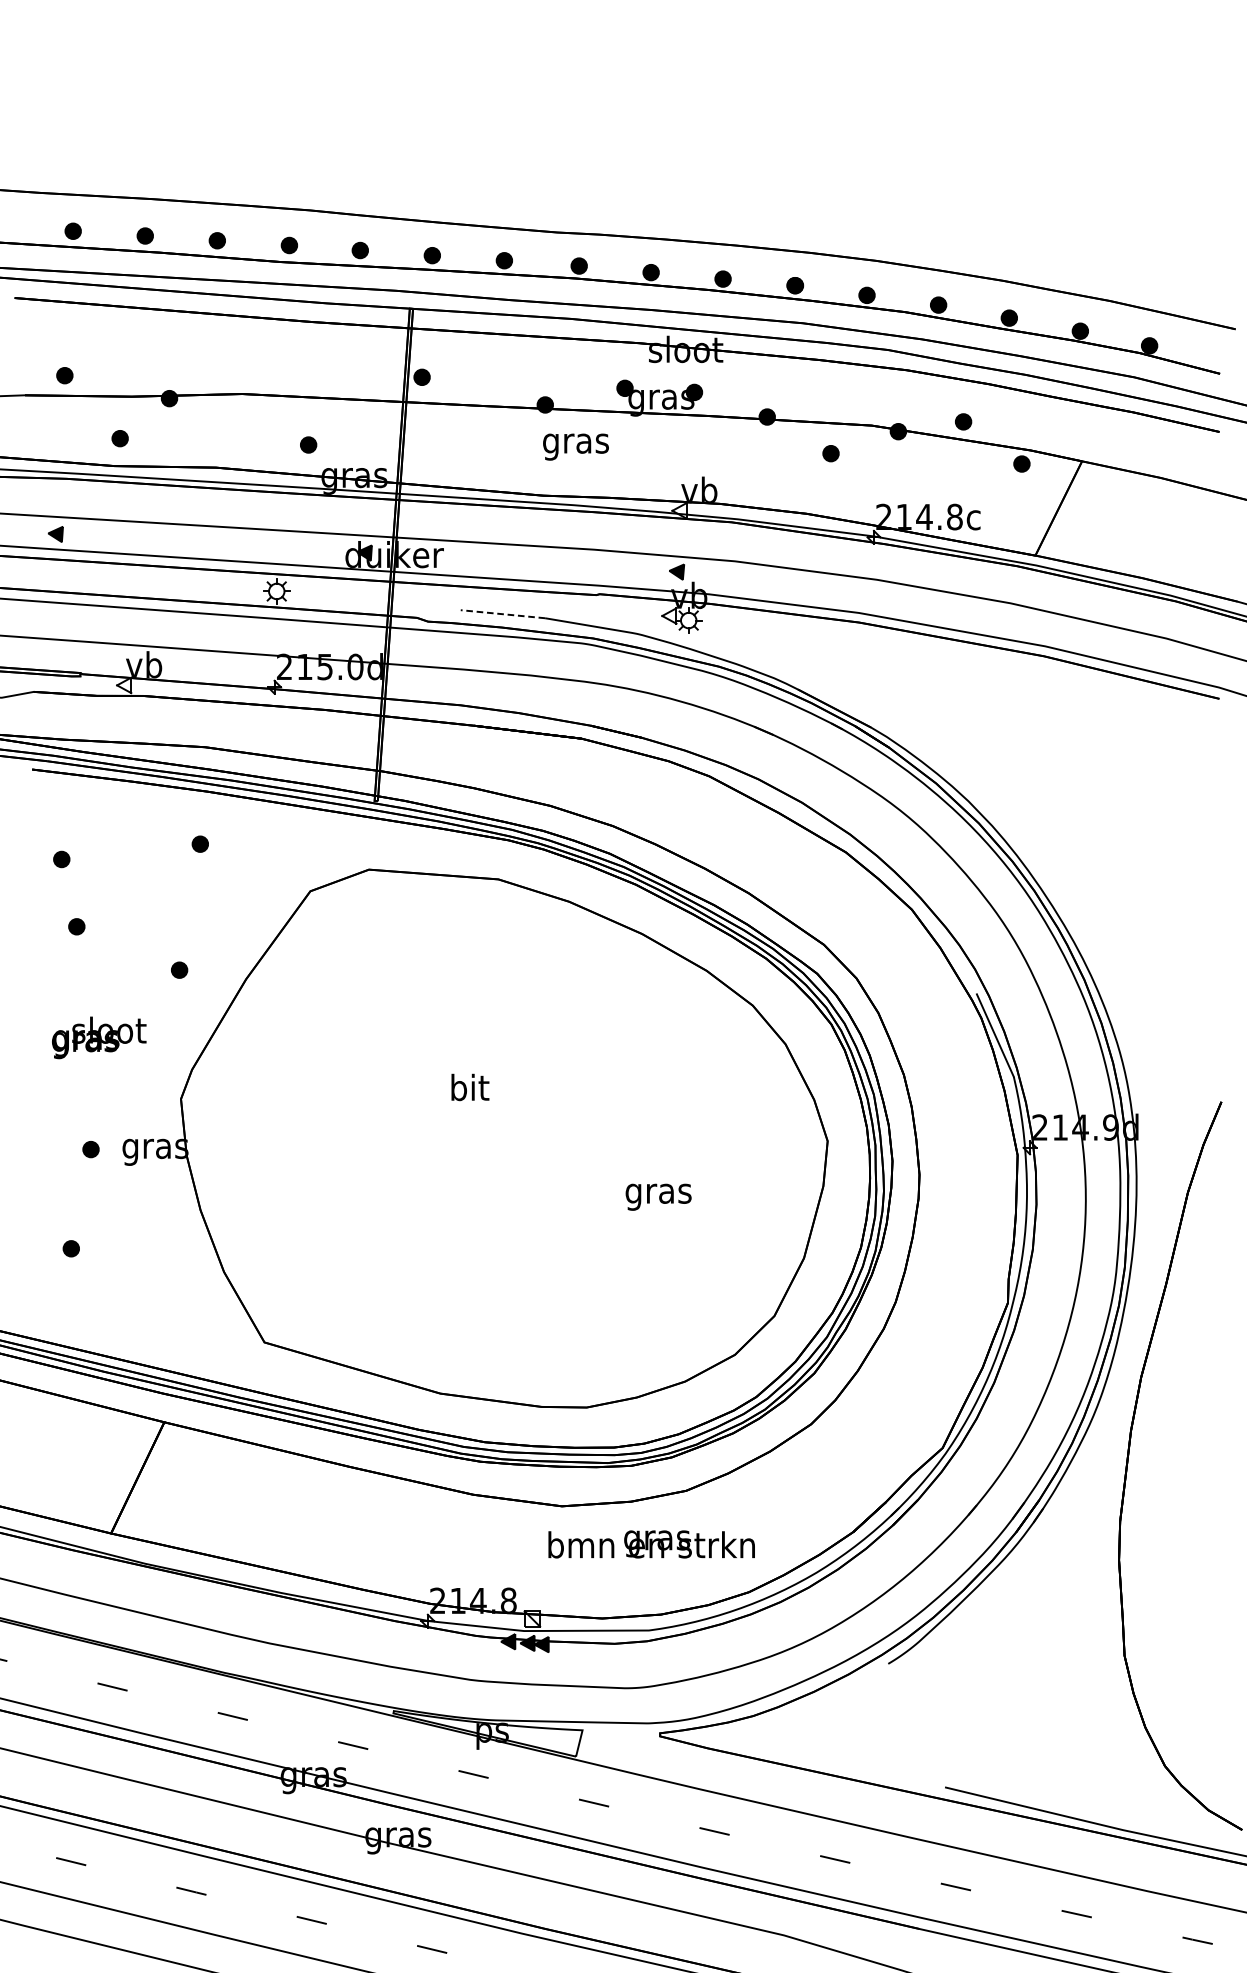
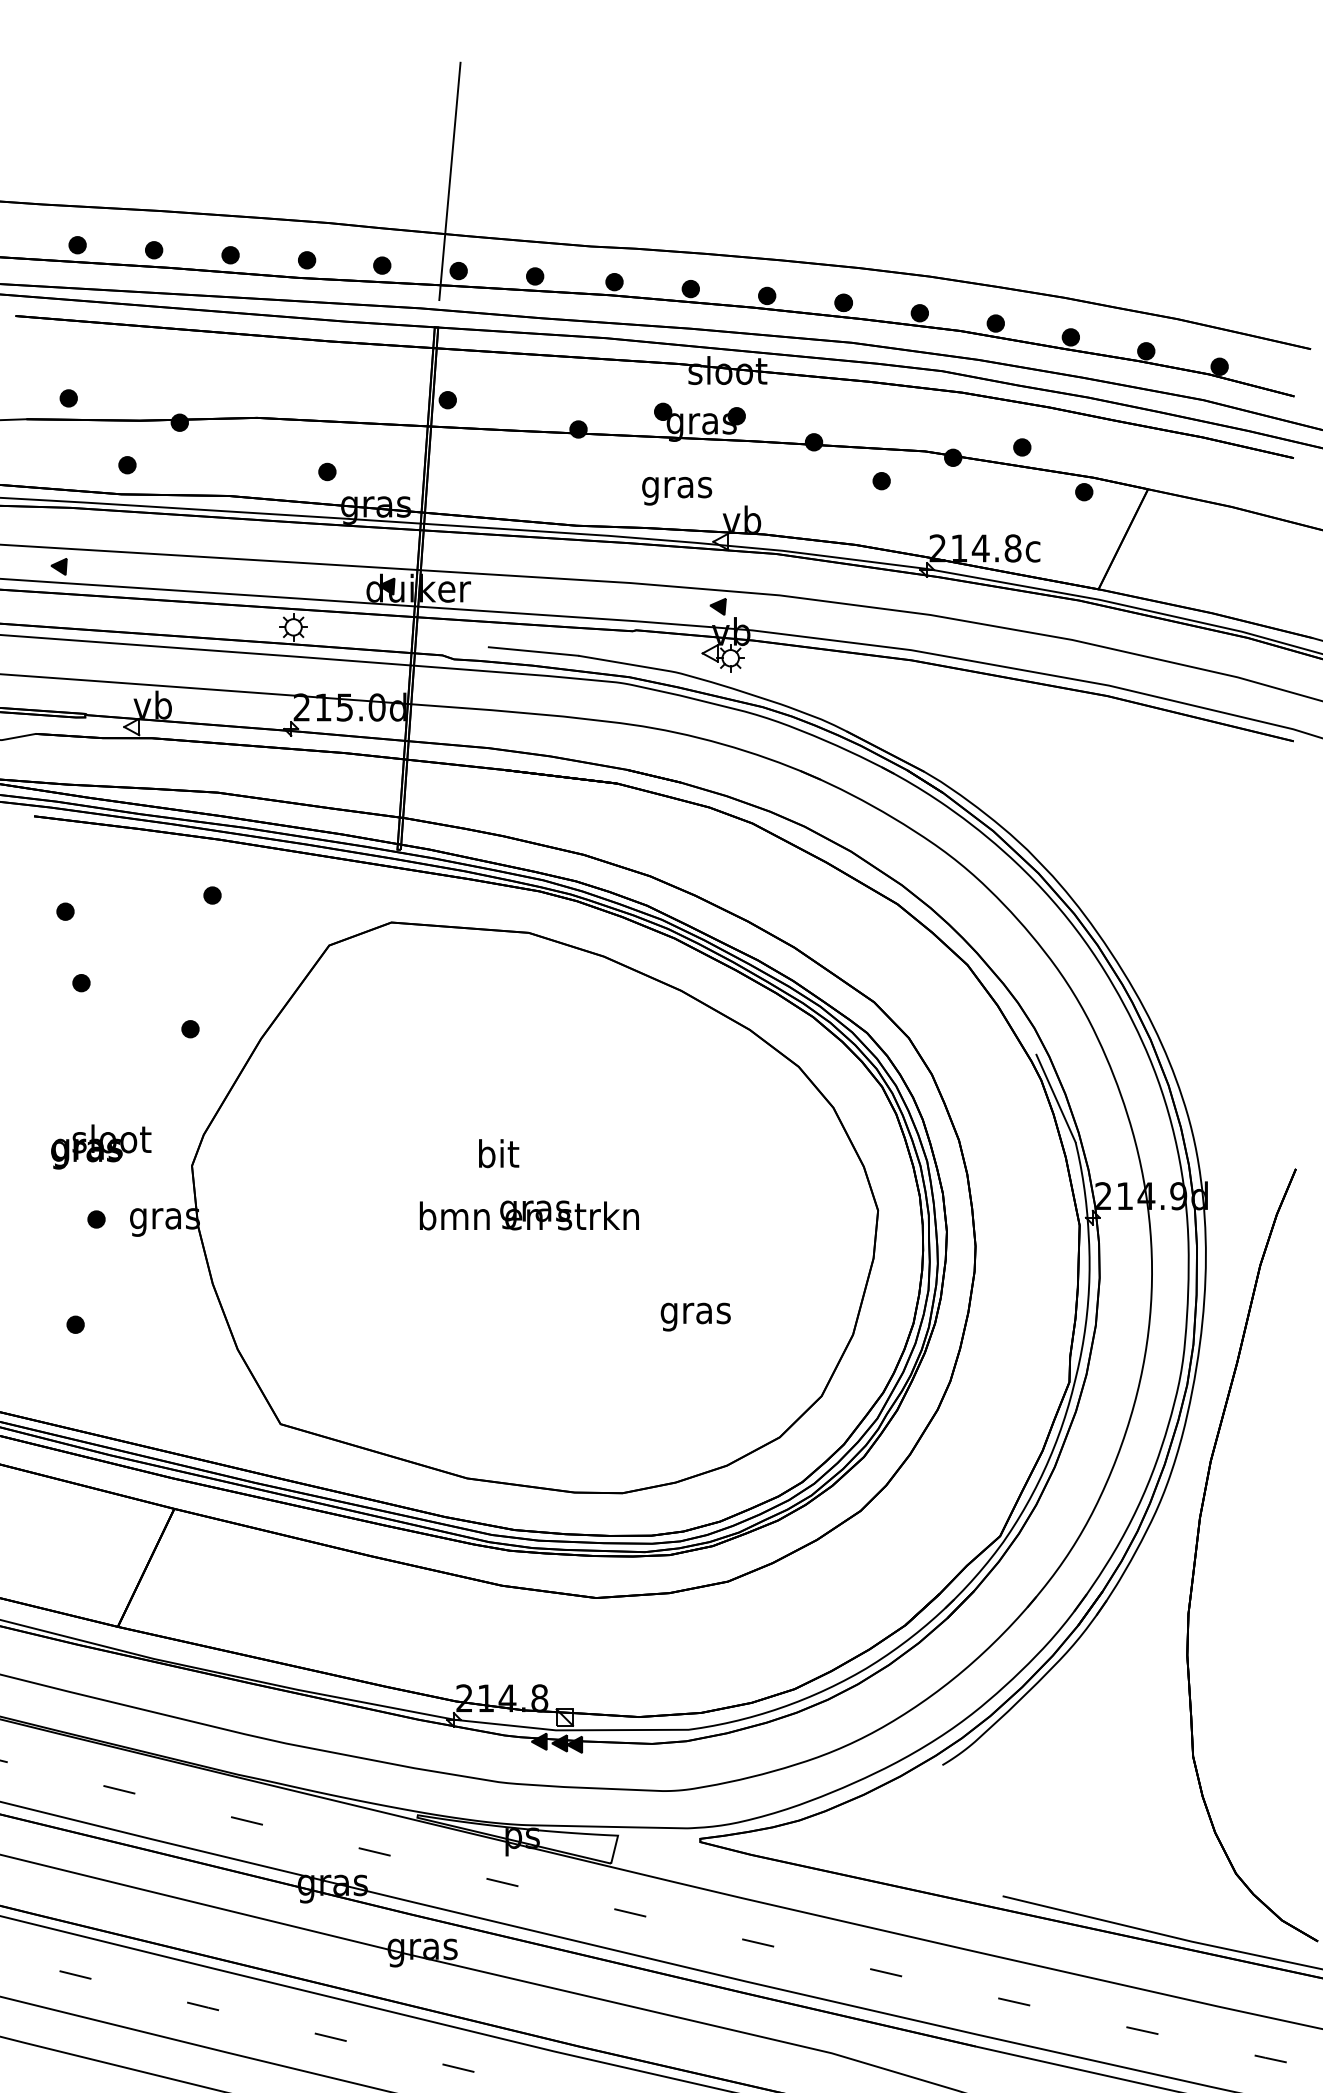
line: (423, 171) -> (449, 181), added
text: (576, 447) -> (677, 491), moved
line: (502, 614) -> (533, 651), dashed -> solid
text: (99, 1037) -> (101, 1146), moved
text: (658, 1196) -> (695, 1316), moved
text: (650, 1544) -> (528, 1215), moved

